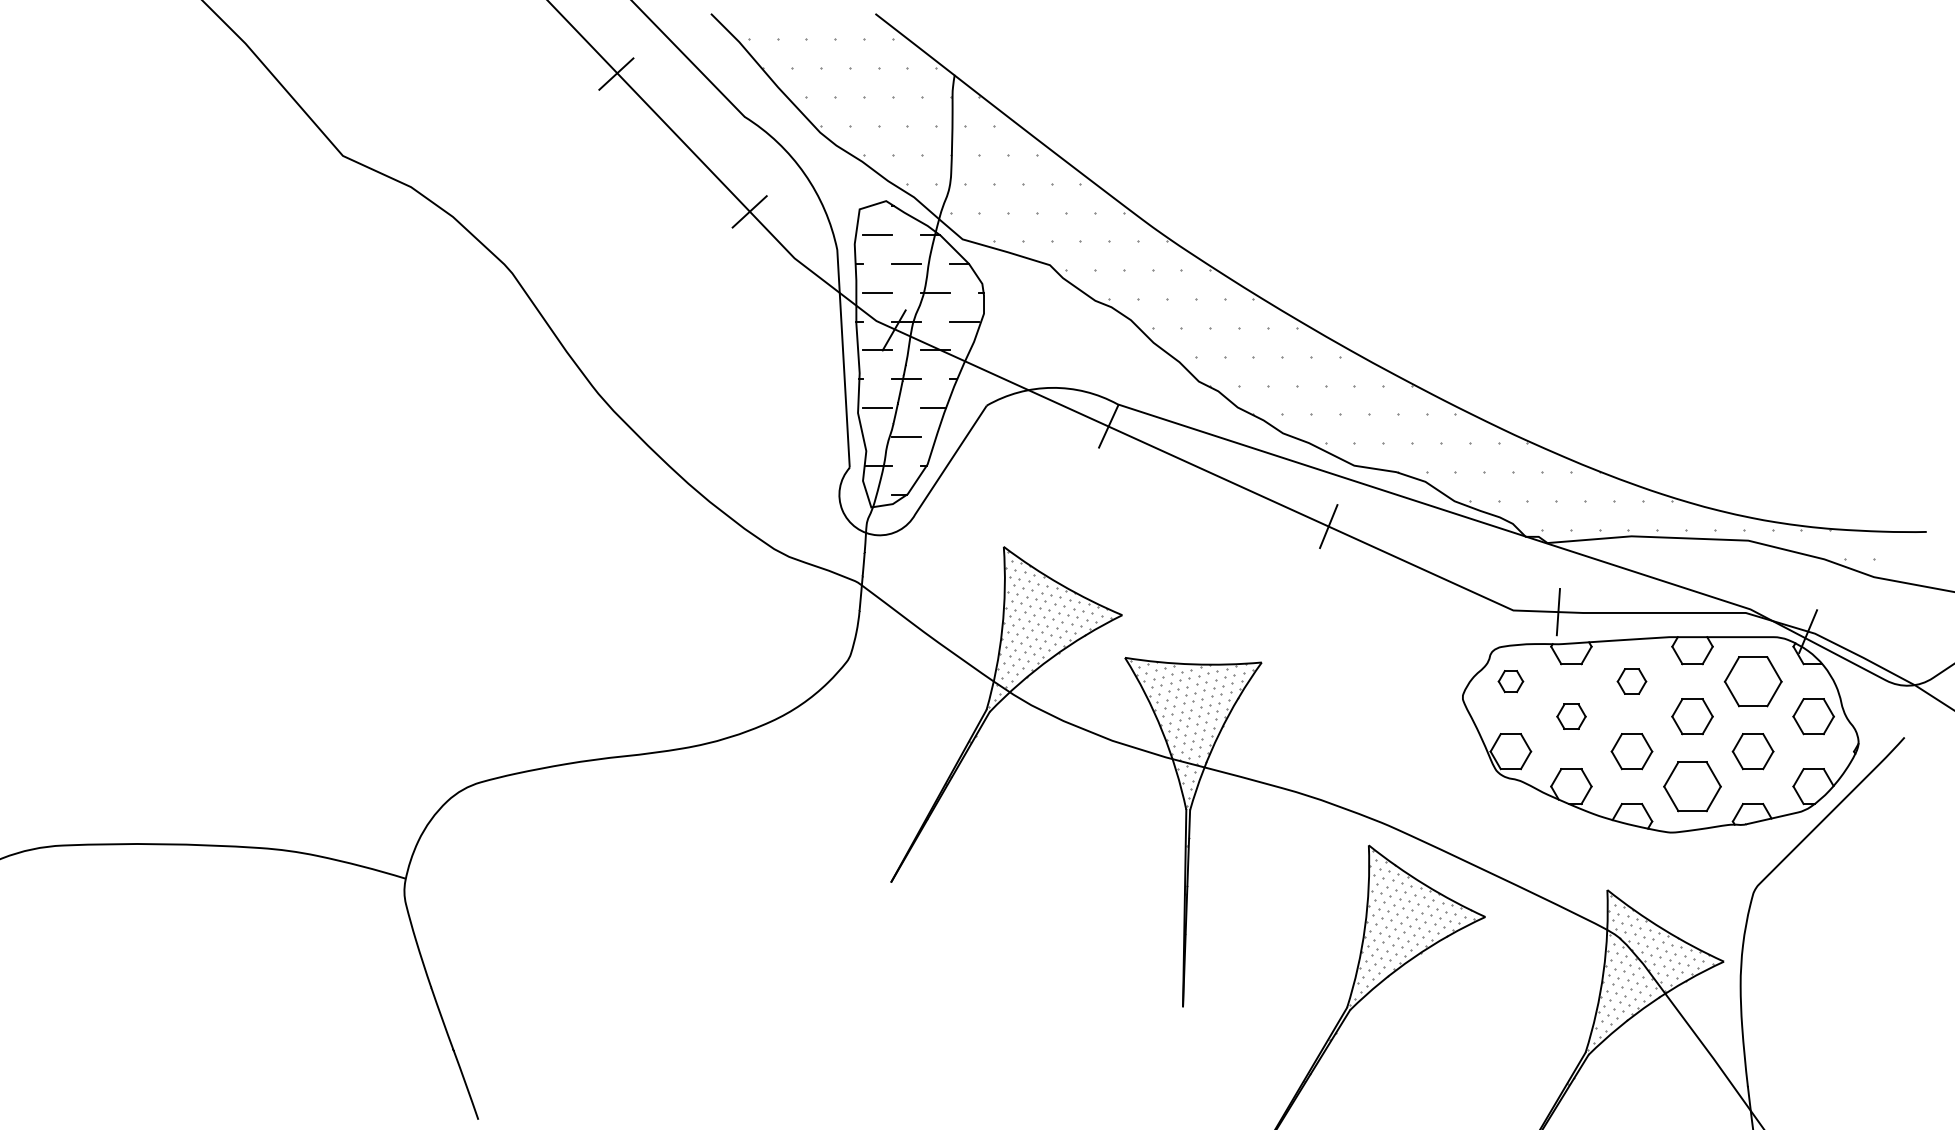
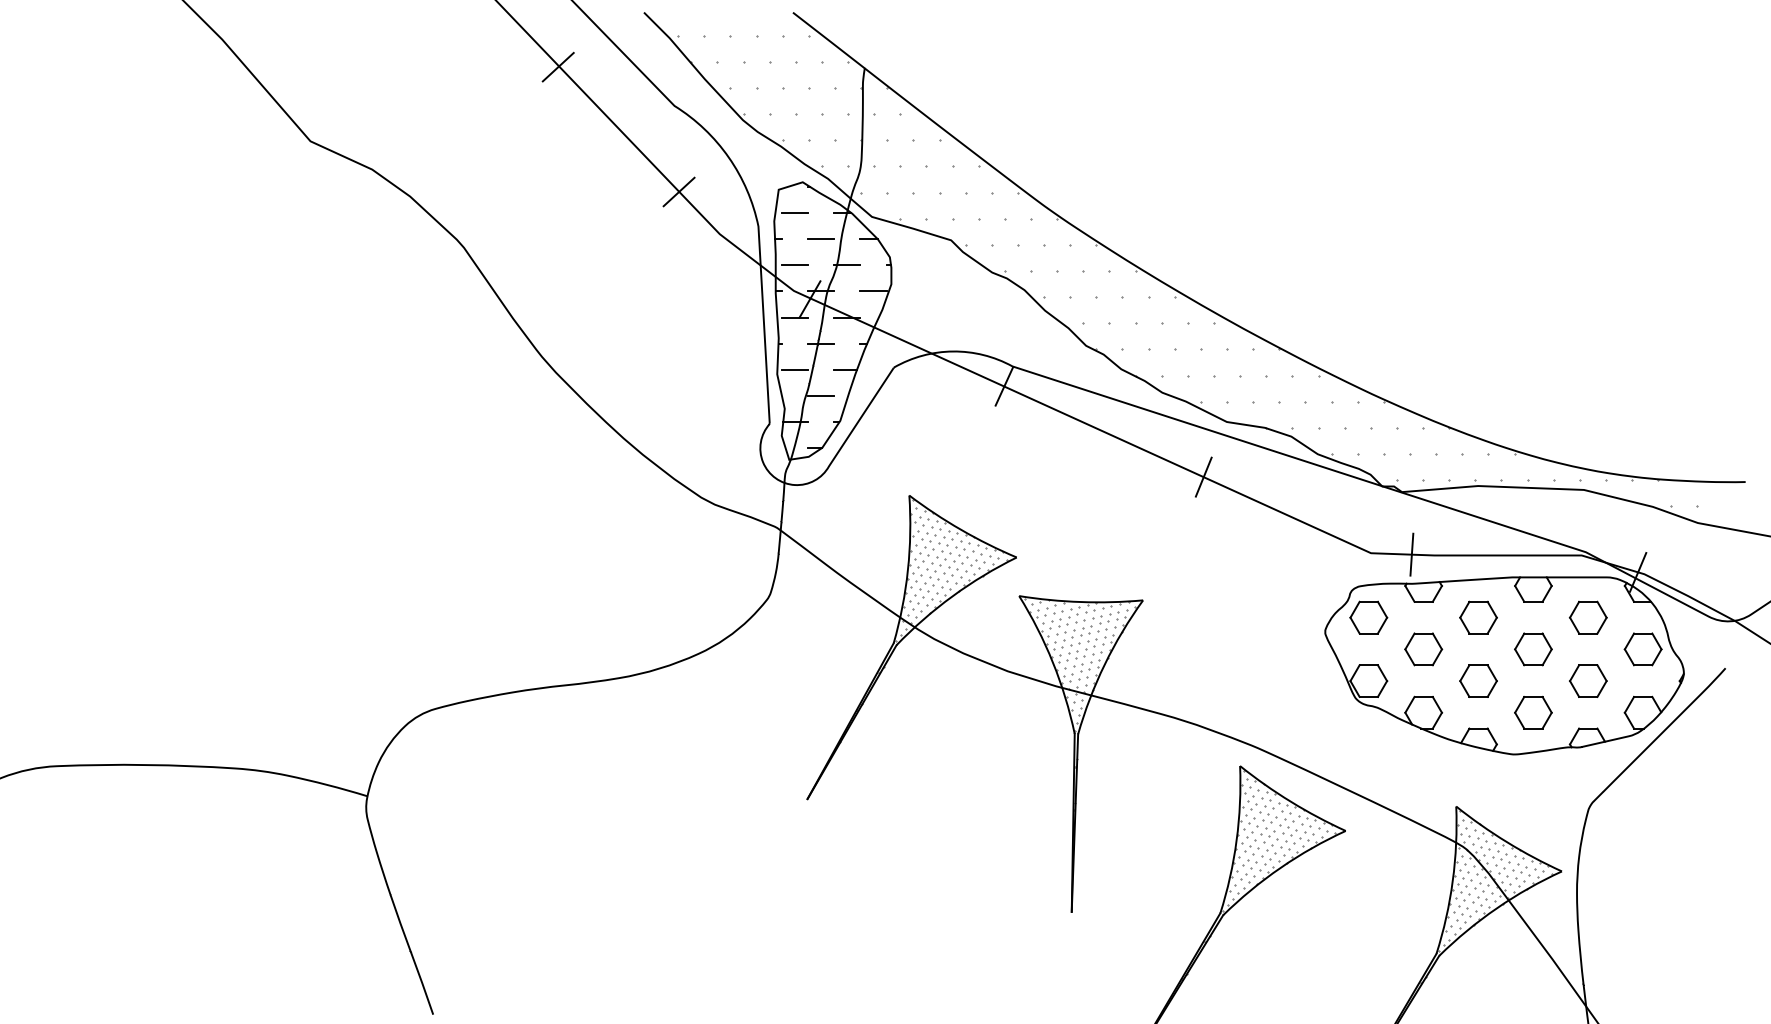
part: (1510, 681) -> (1368, 617), size x1.67
part: (1631, 681) -> (1478, 617), size x1.43
part: (1752, 681) -> (1587, 617), size x0.71
part: (1571, 716) -> (1423, 649), size x1.43
part: (1692, 786) -> (1533, 712), size x0.71

